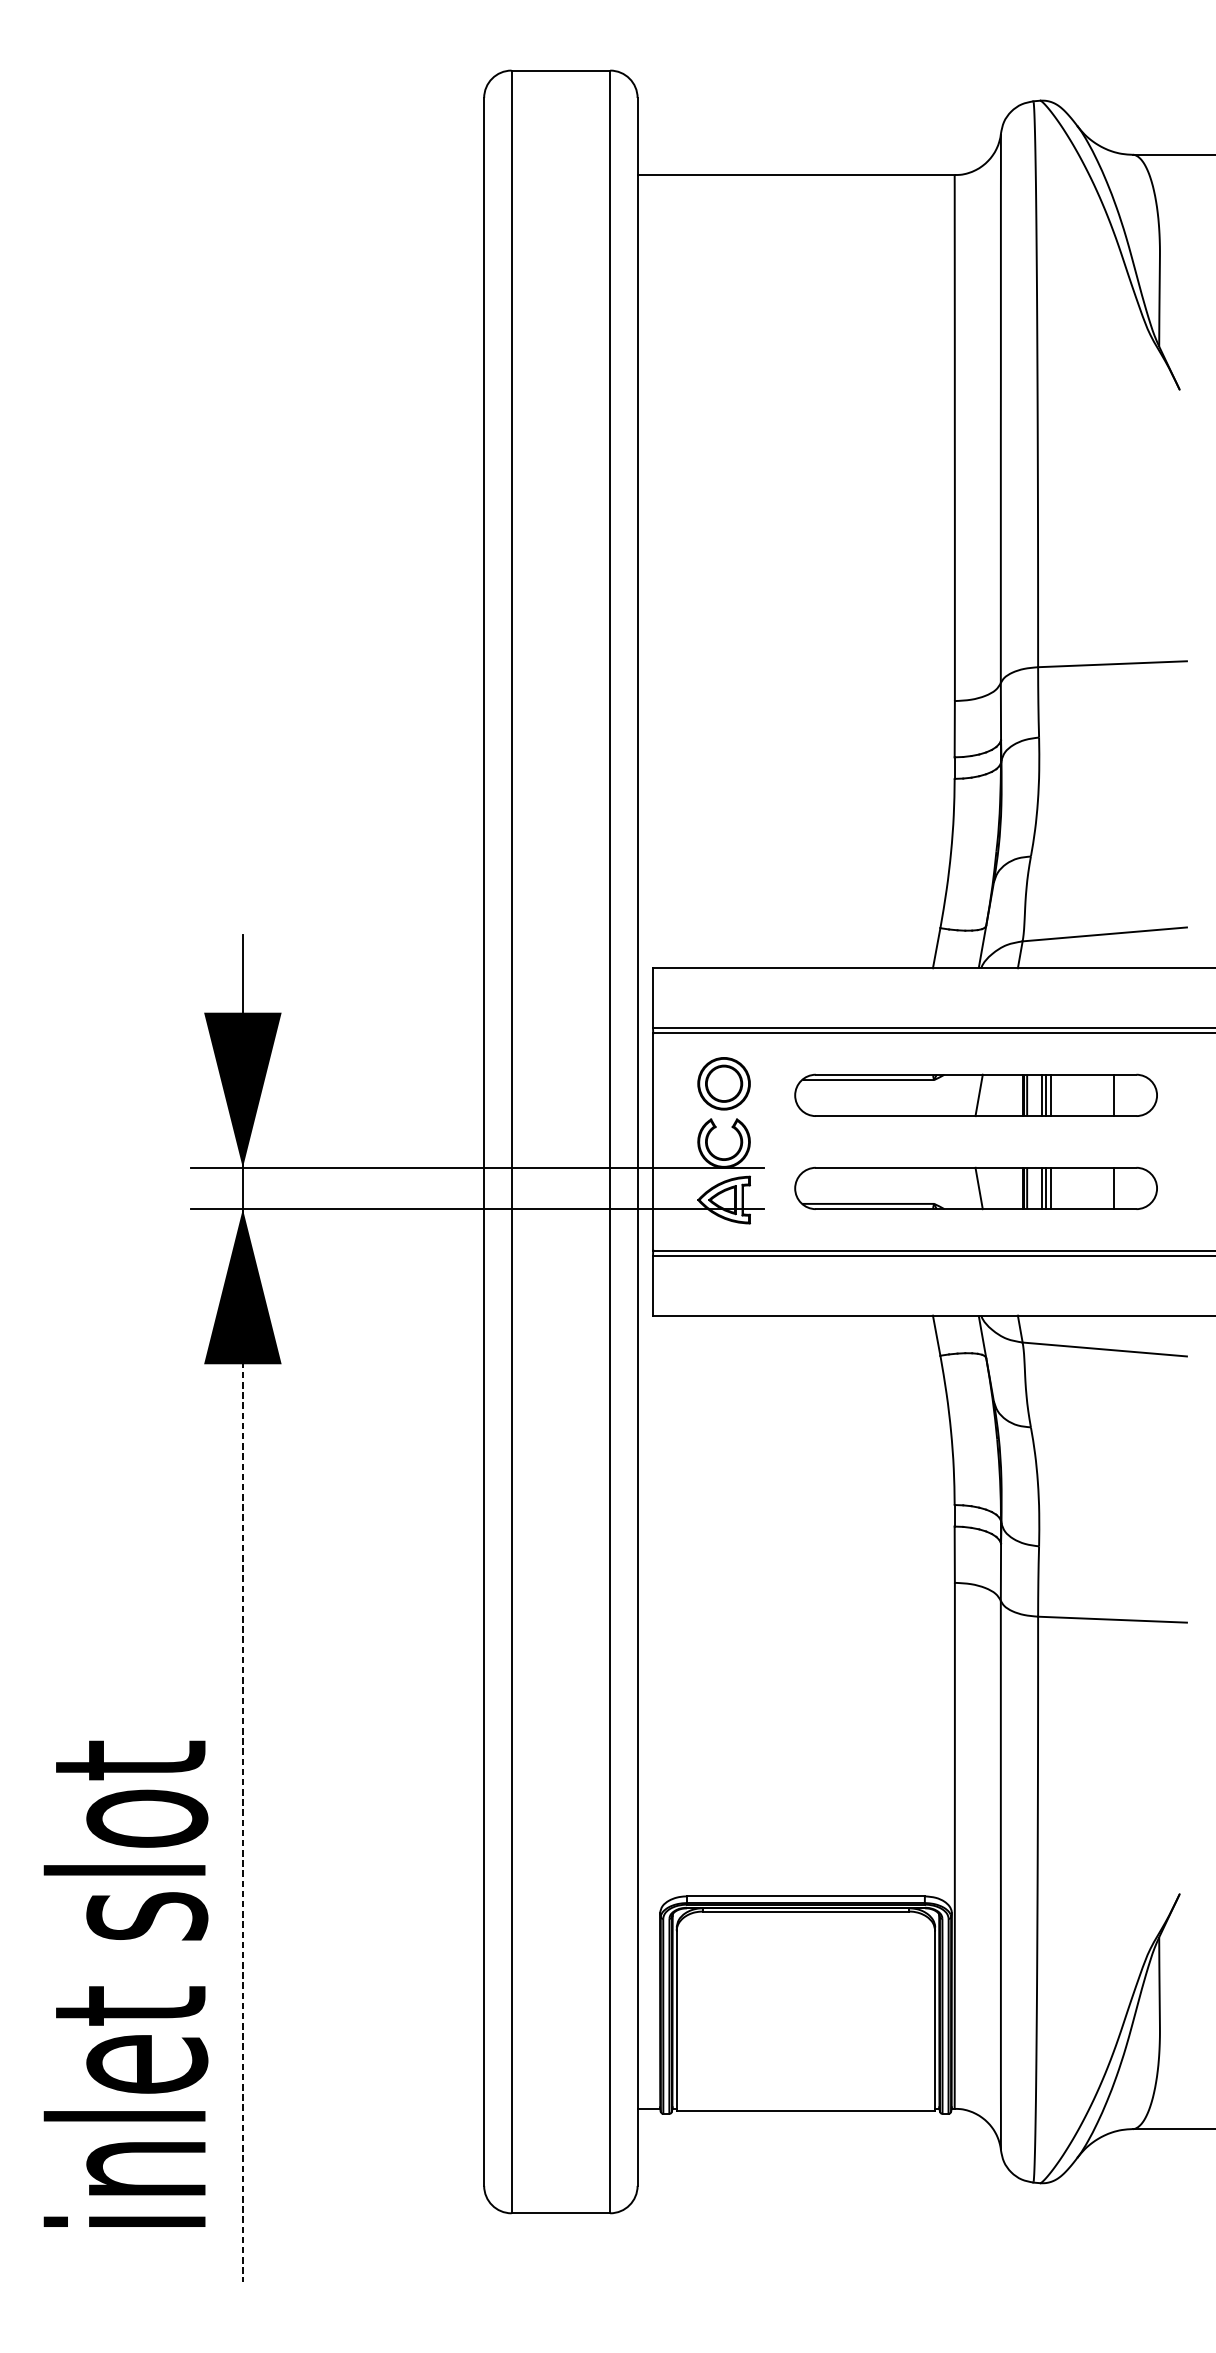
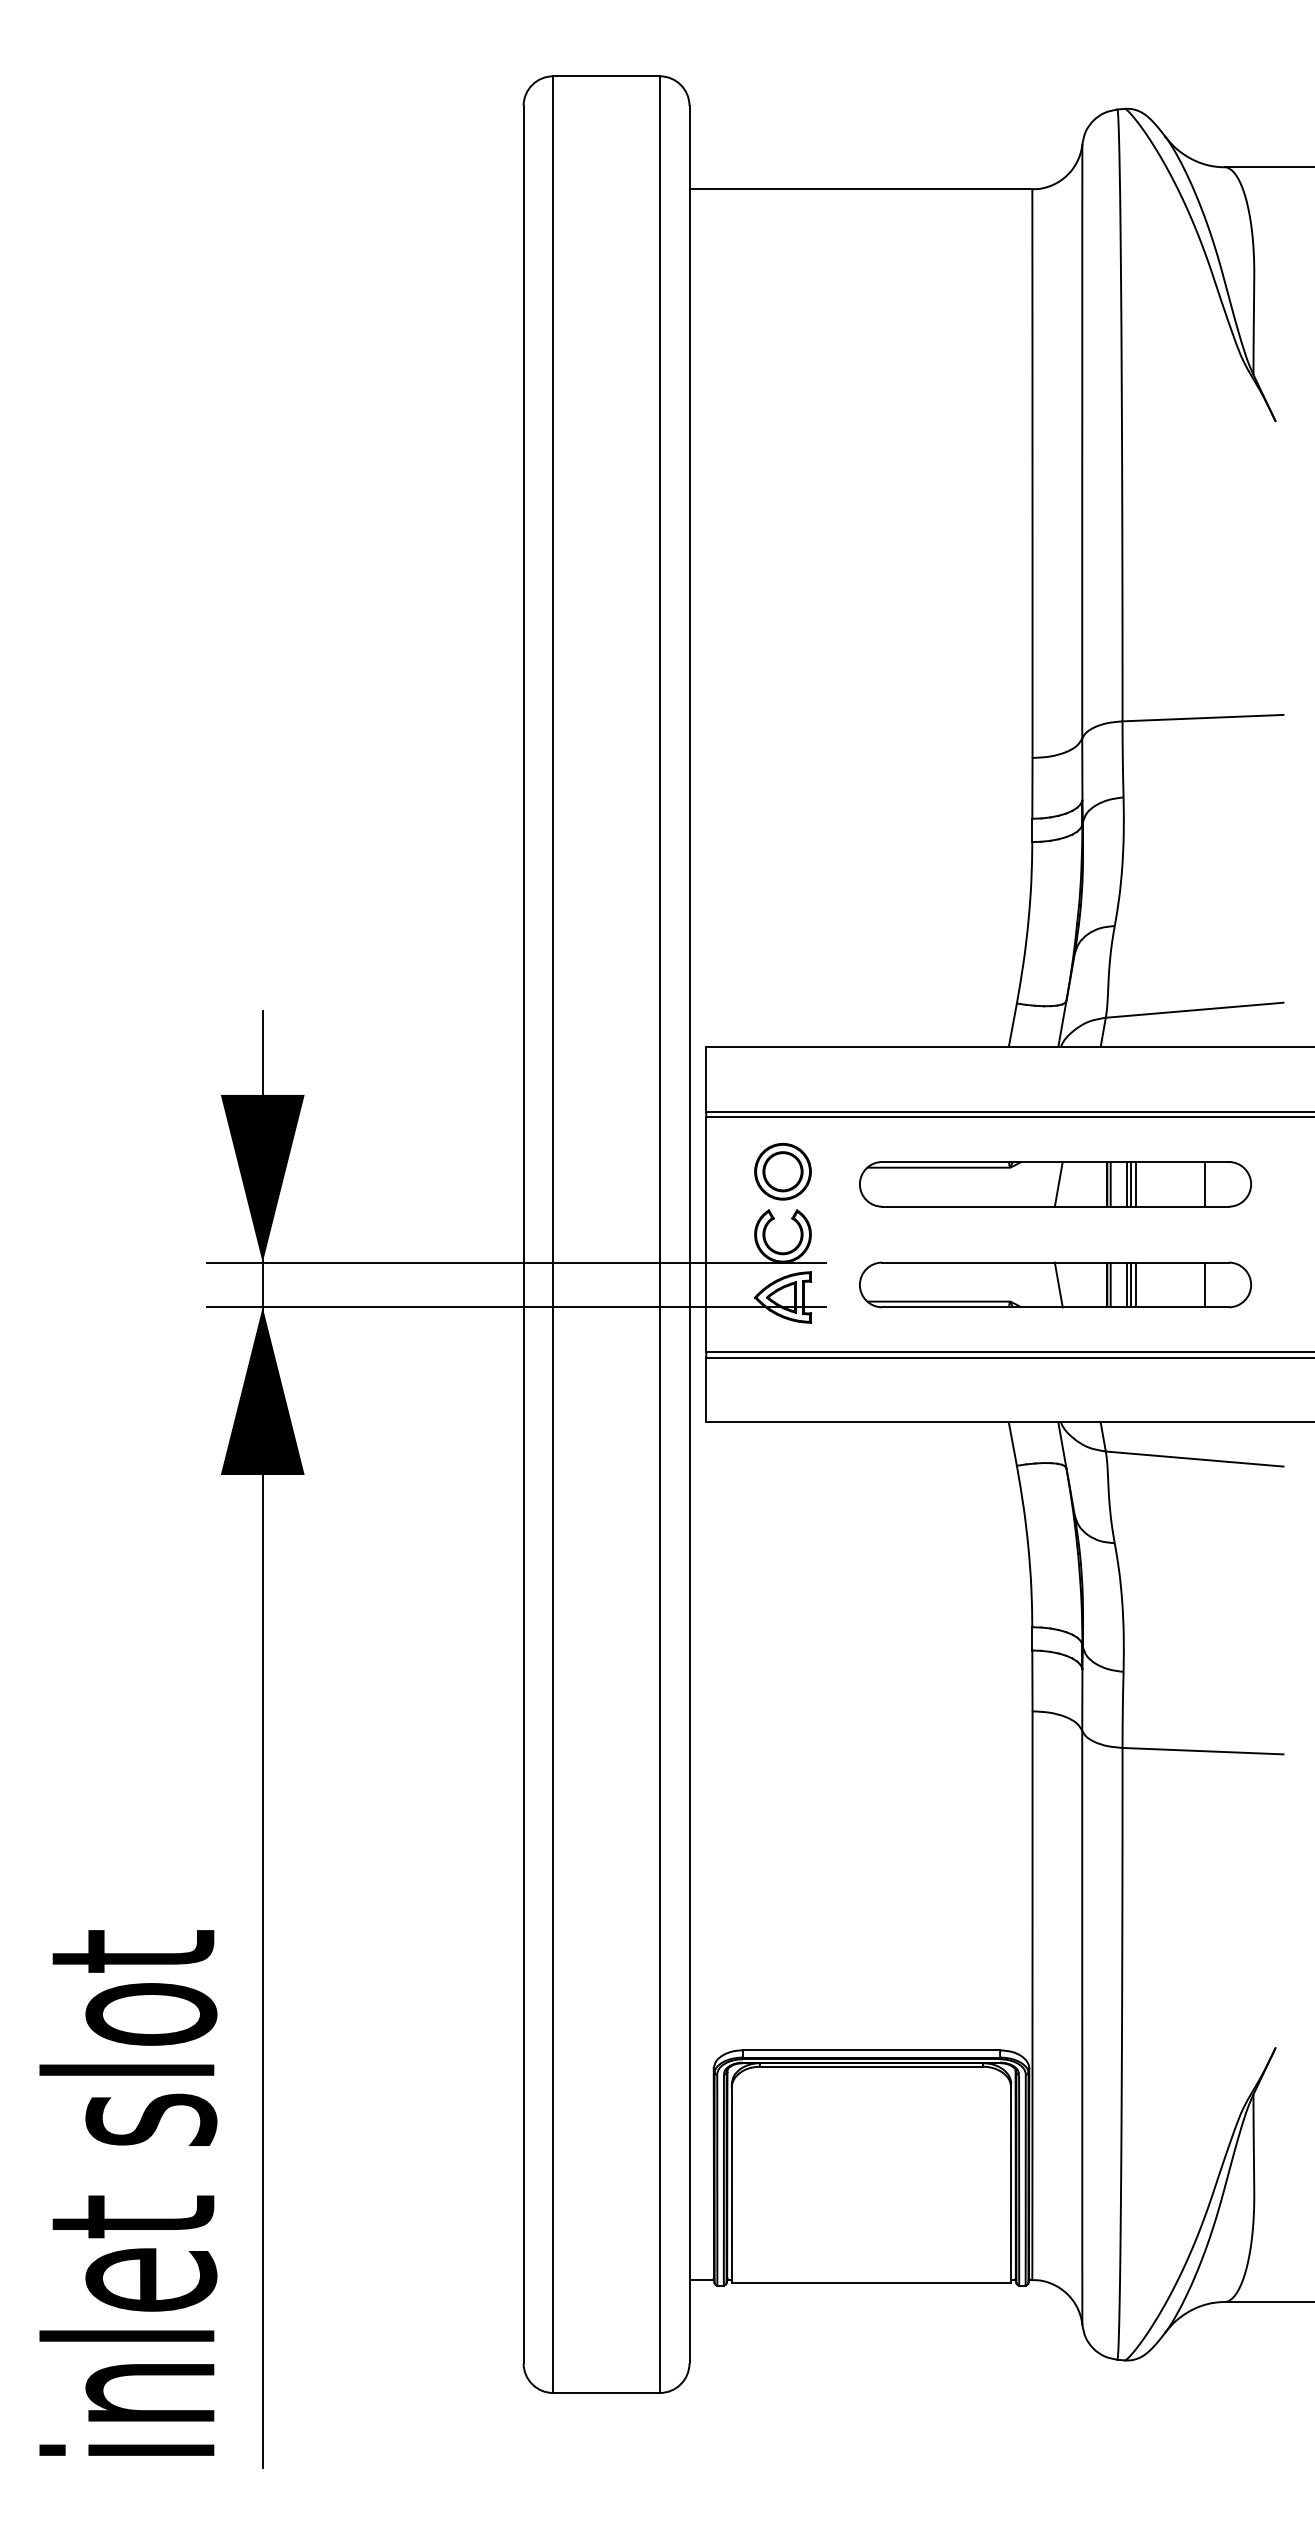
line: (242, 1746) -> (262, 1888), dashed -> solid
text: (126, 1983) -> (128, 2192), moved

